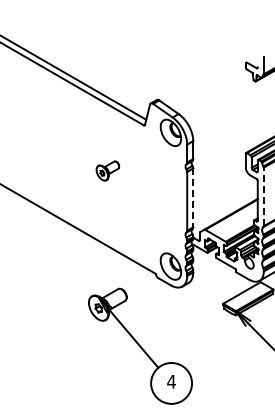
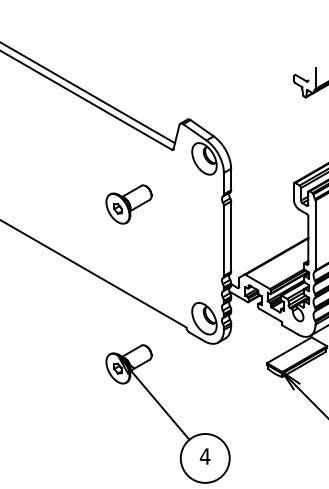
part: (107, 170) -> (128, 203), size x1.67
line: (263, 196) -> (315, 234), dashed -> solid
line: (193, 198) -> (231, 237), dashed -> solid

